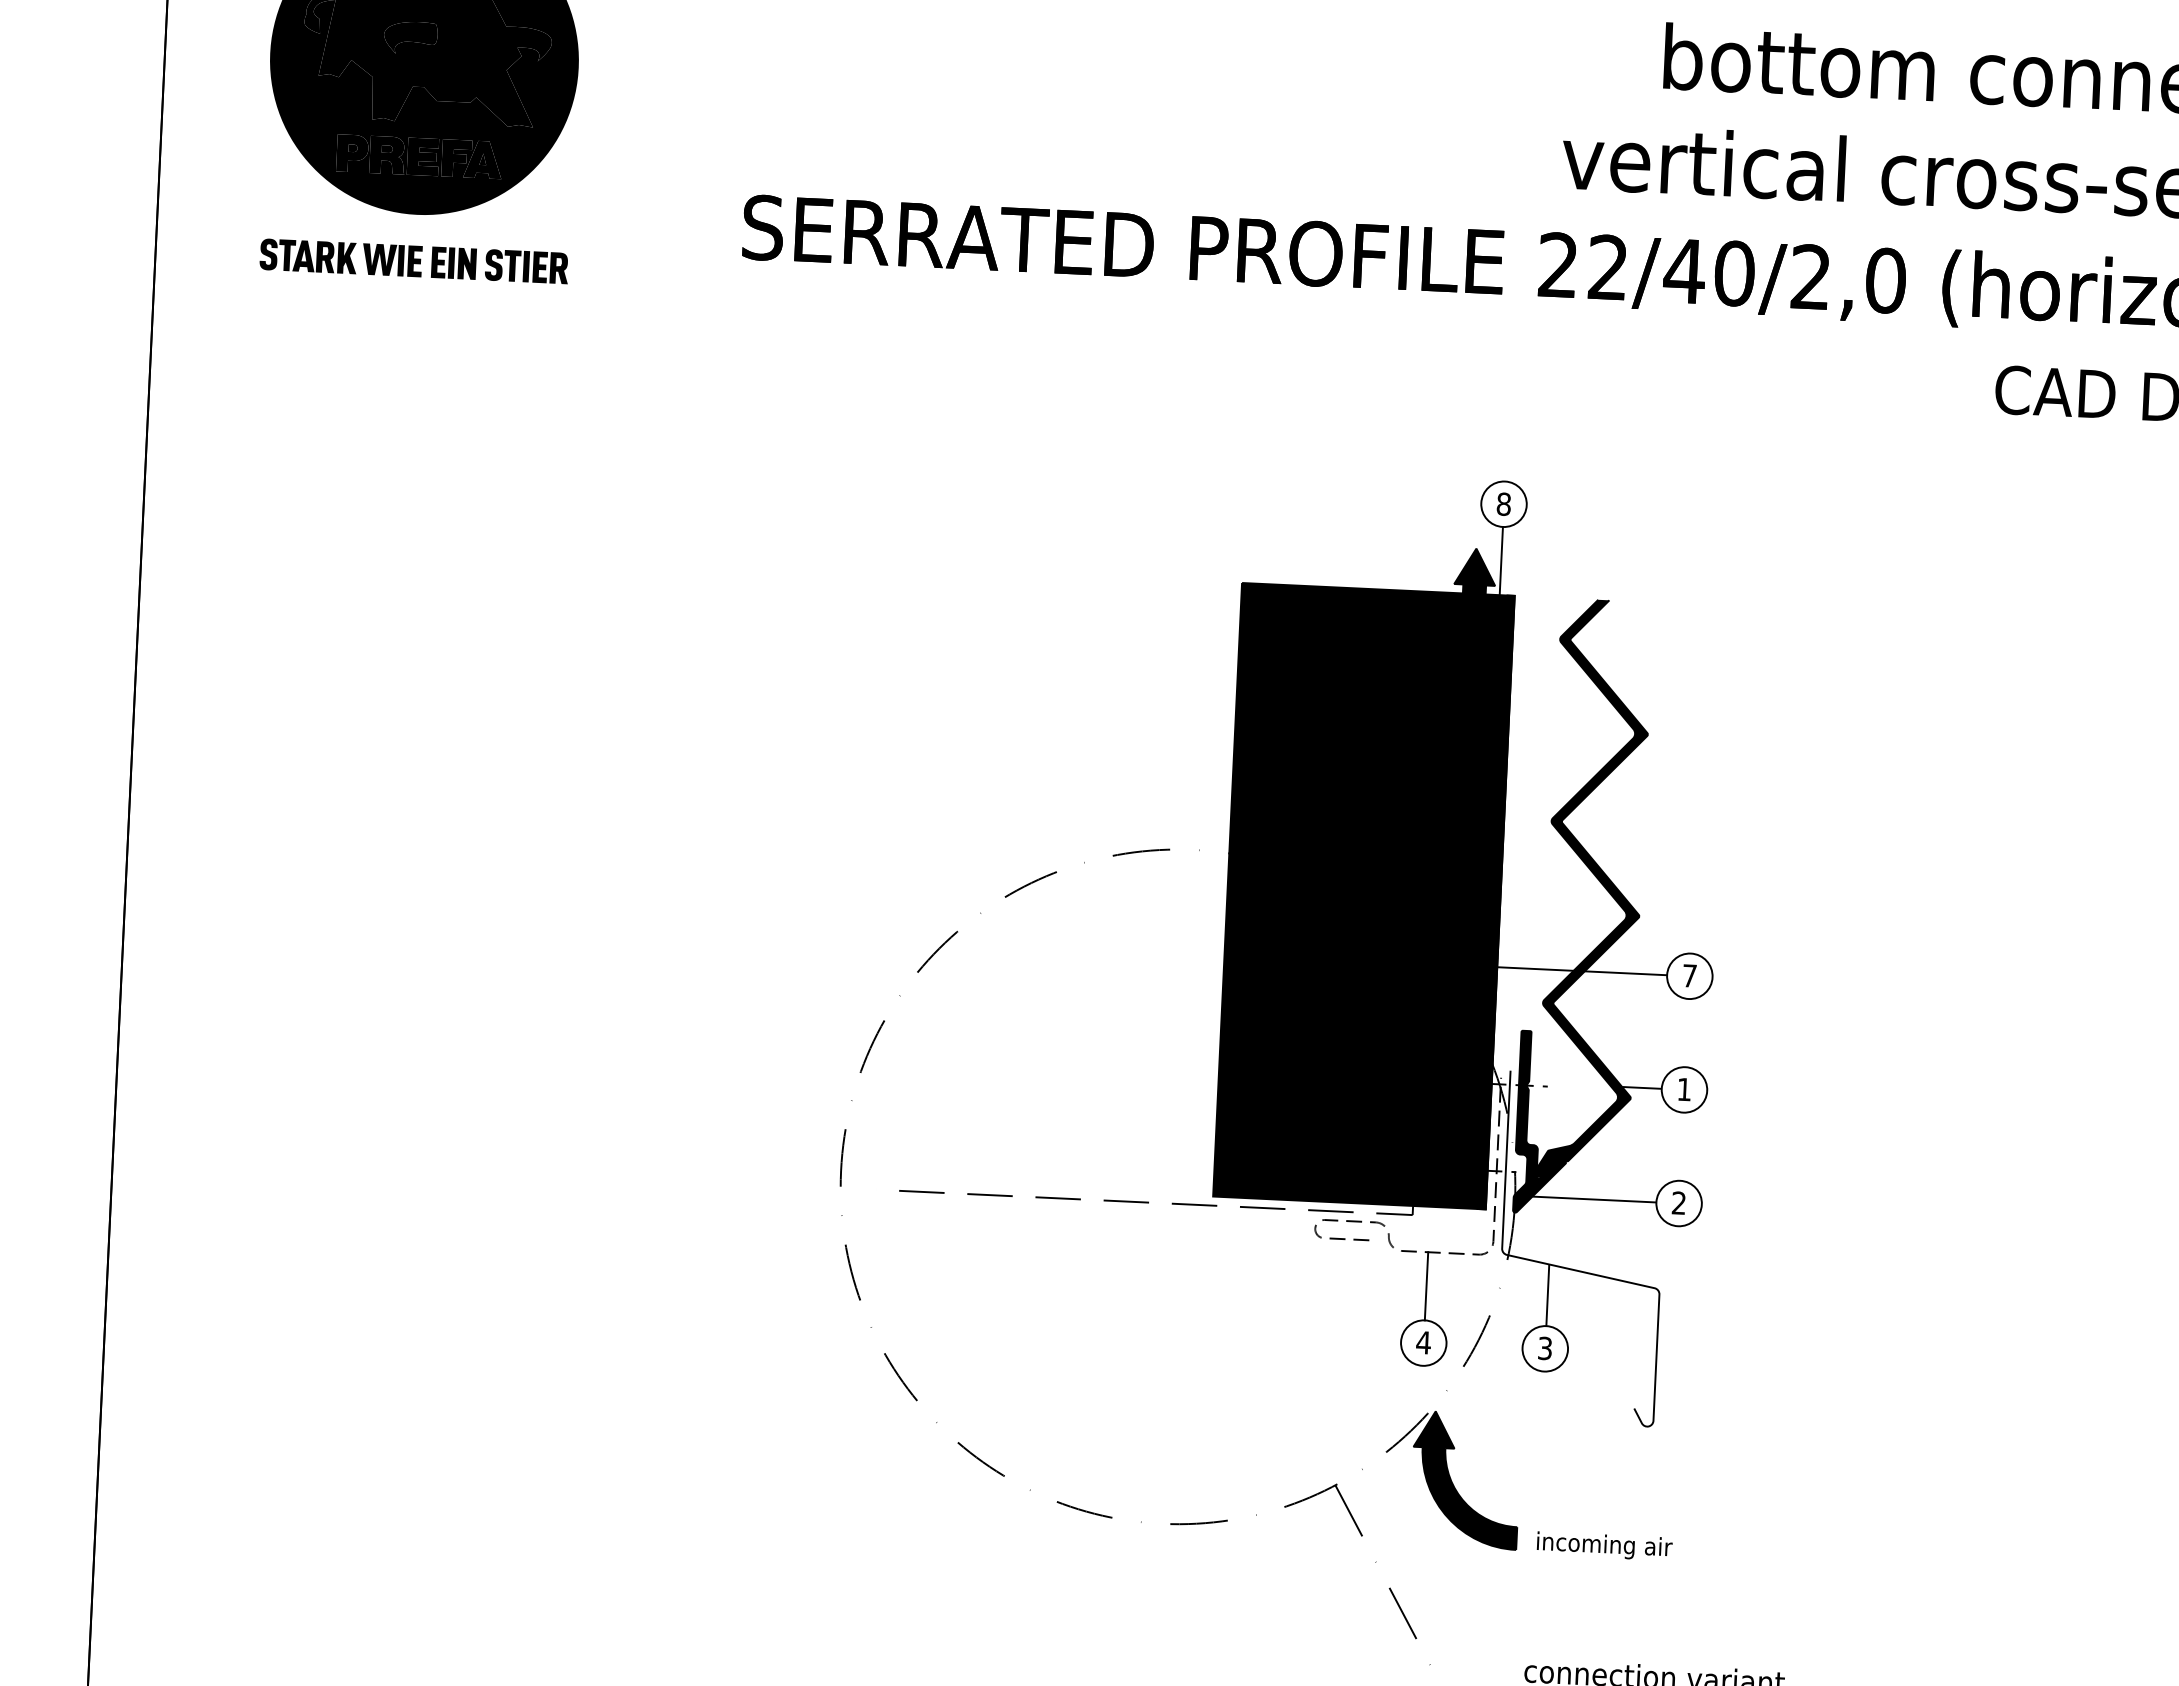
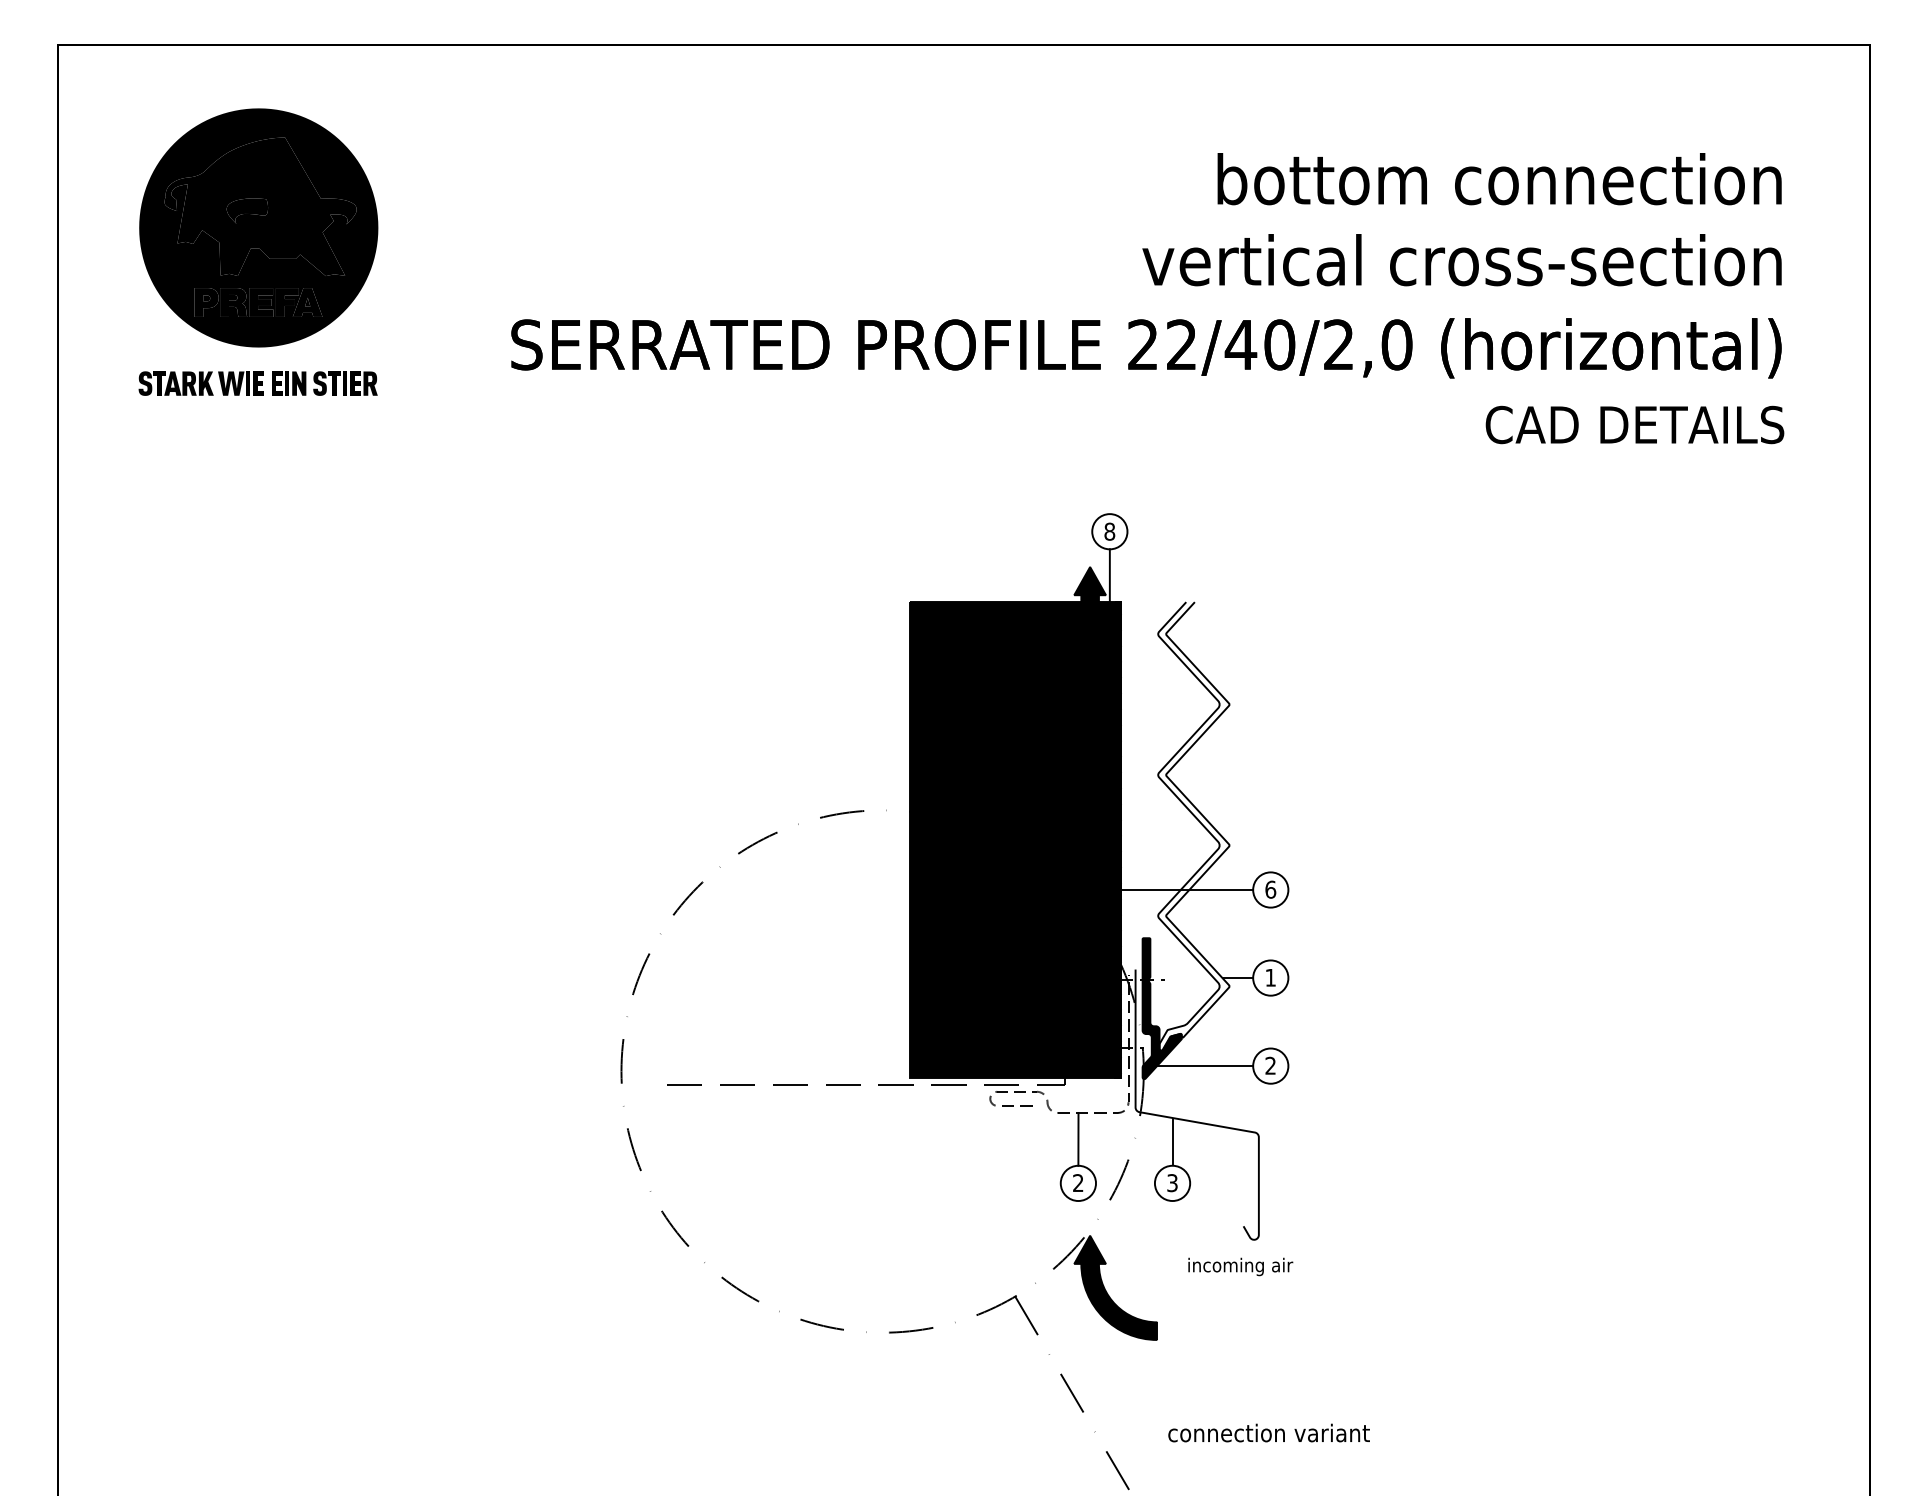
fill: (1594, 889) -> (1193, 826), removed
text: (1689, 975) -> (1270, 889), 7 -> 6
text: (1423, 1341) -> (1078, 1182), 4 -> 2
text: (1604, 1545) -> (1240, 1266), moved

